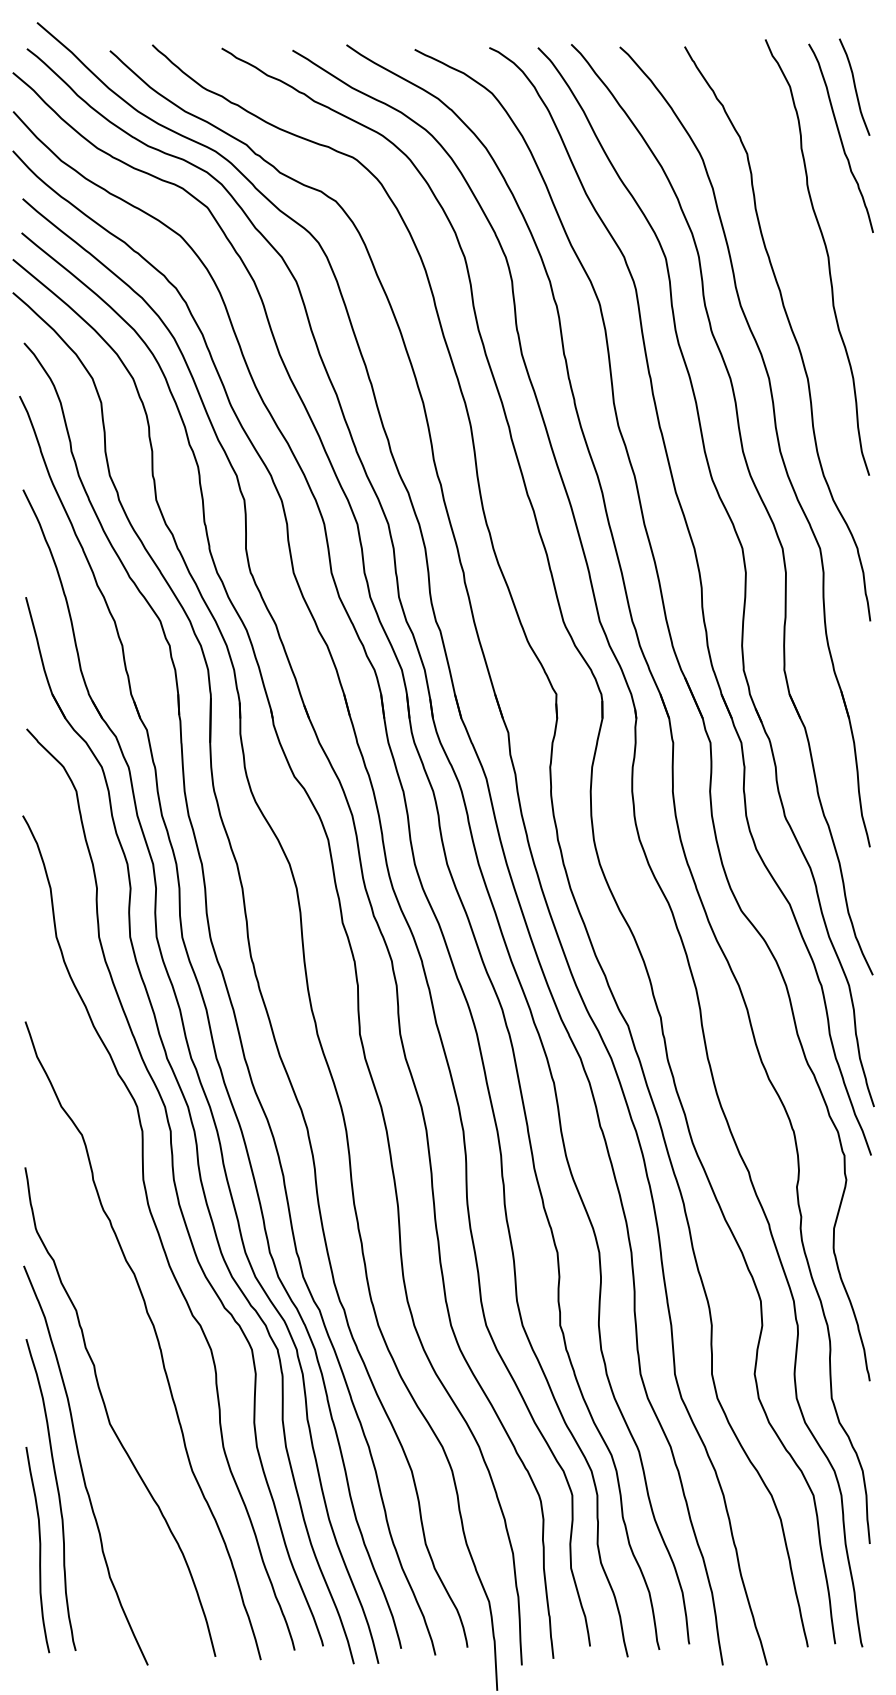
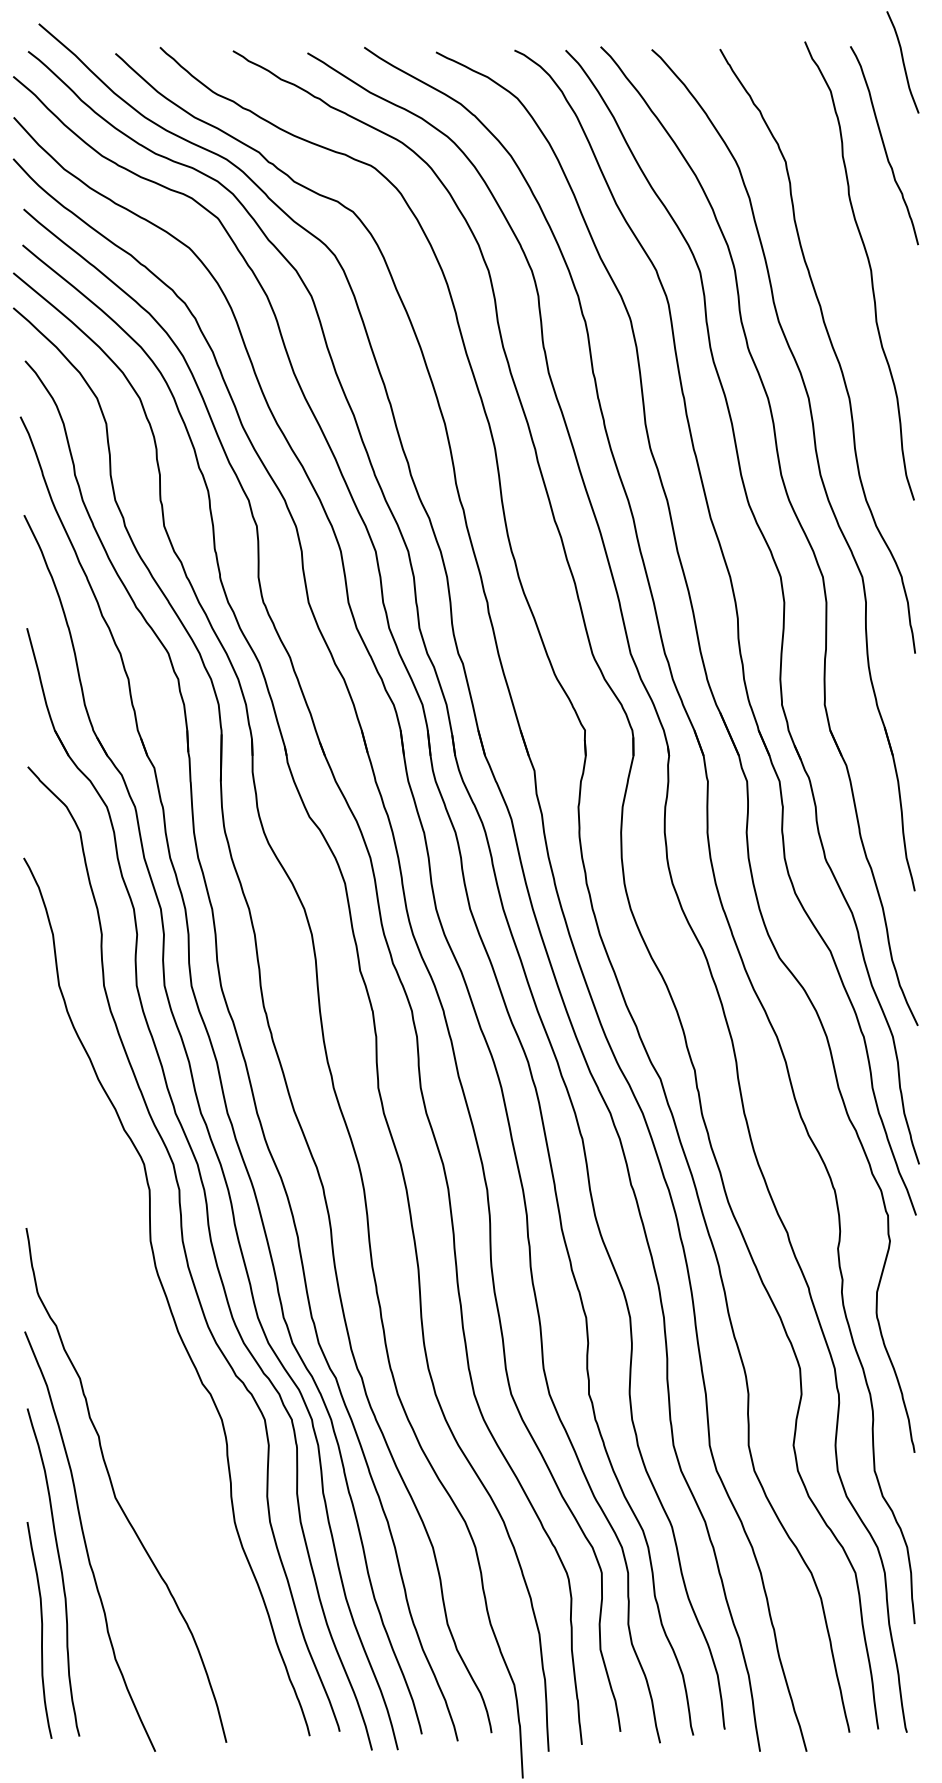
curve: (854, 86) -> (902, 61), moved
curve: (155, 1335) -> (163, 1404), removed

